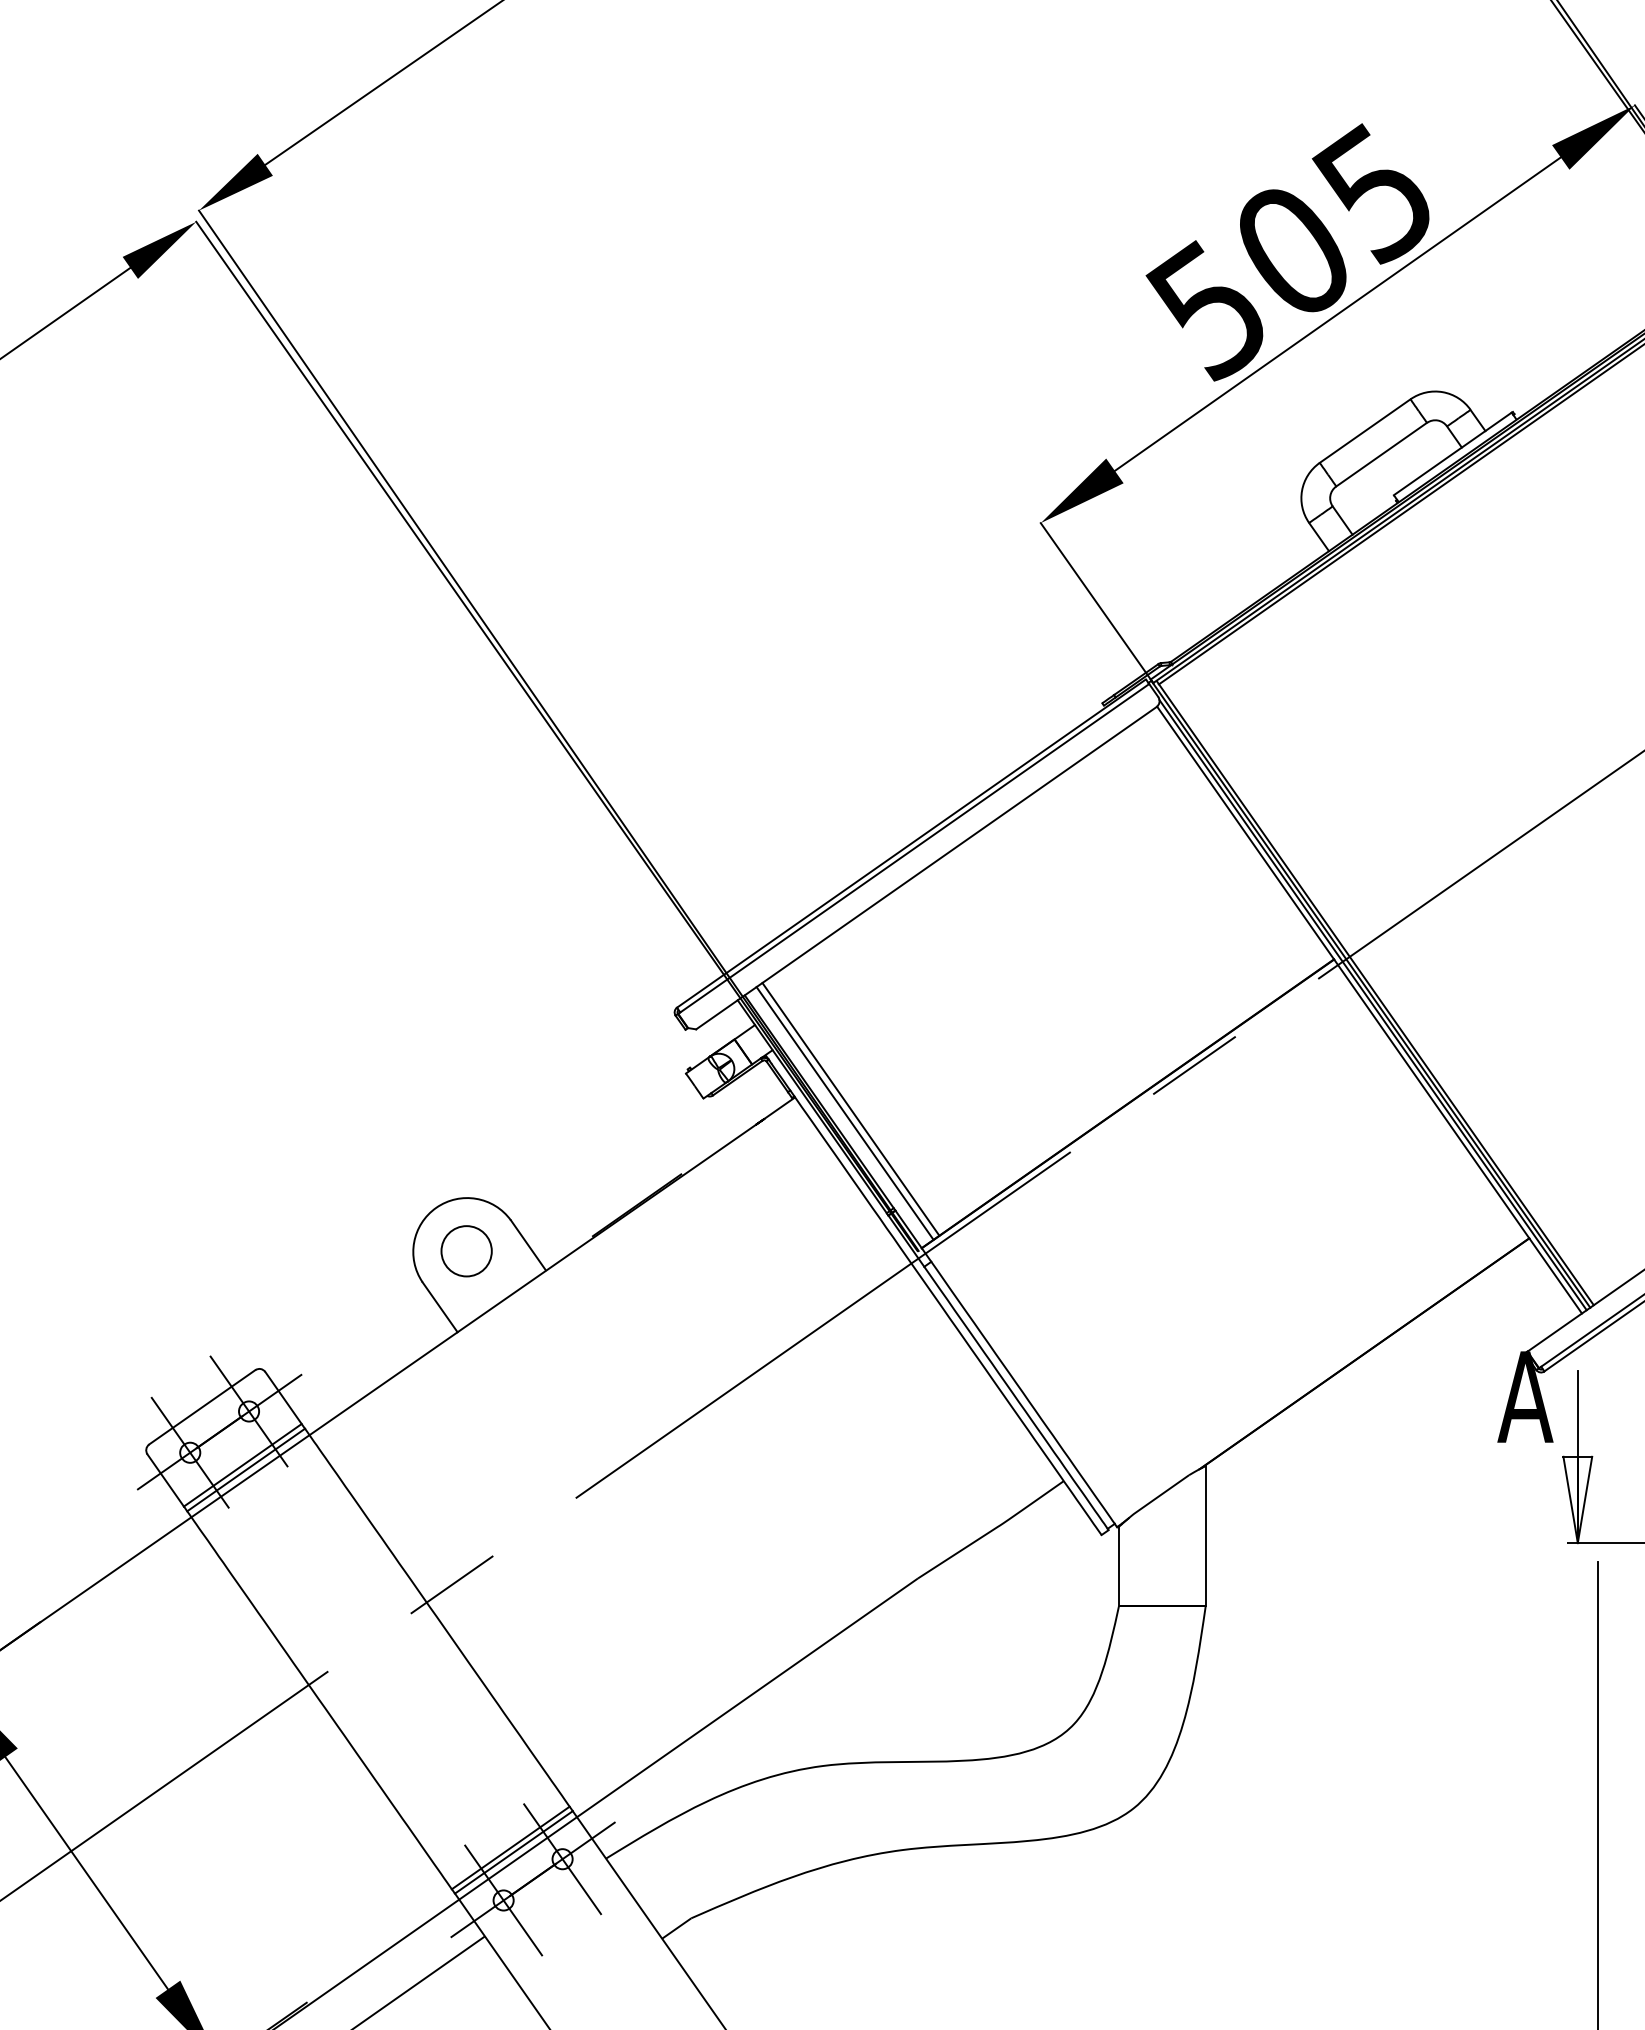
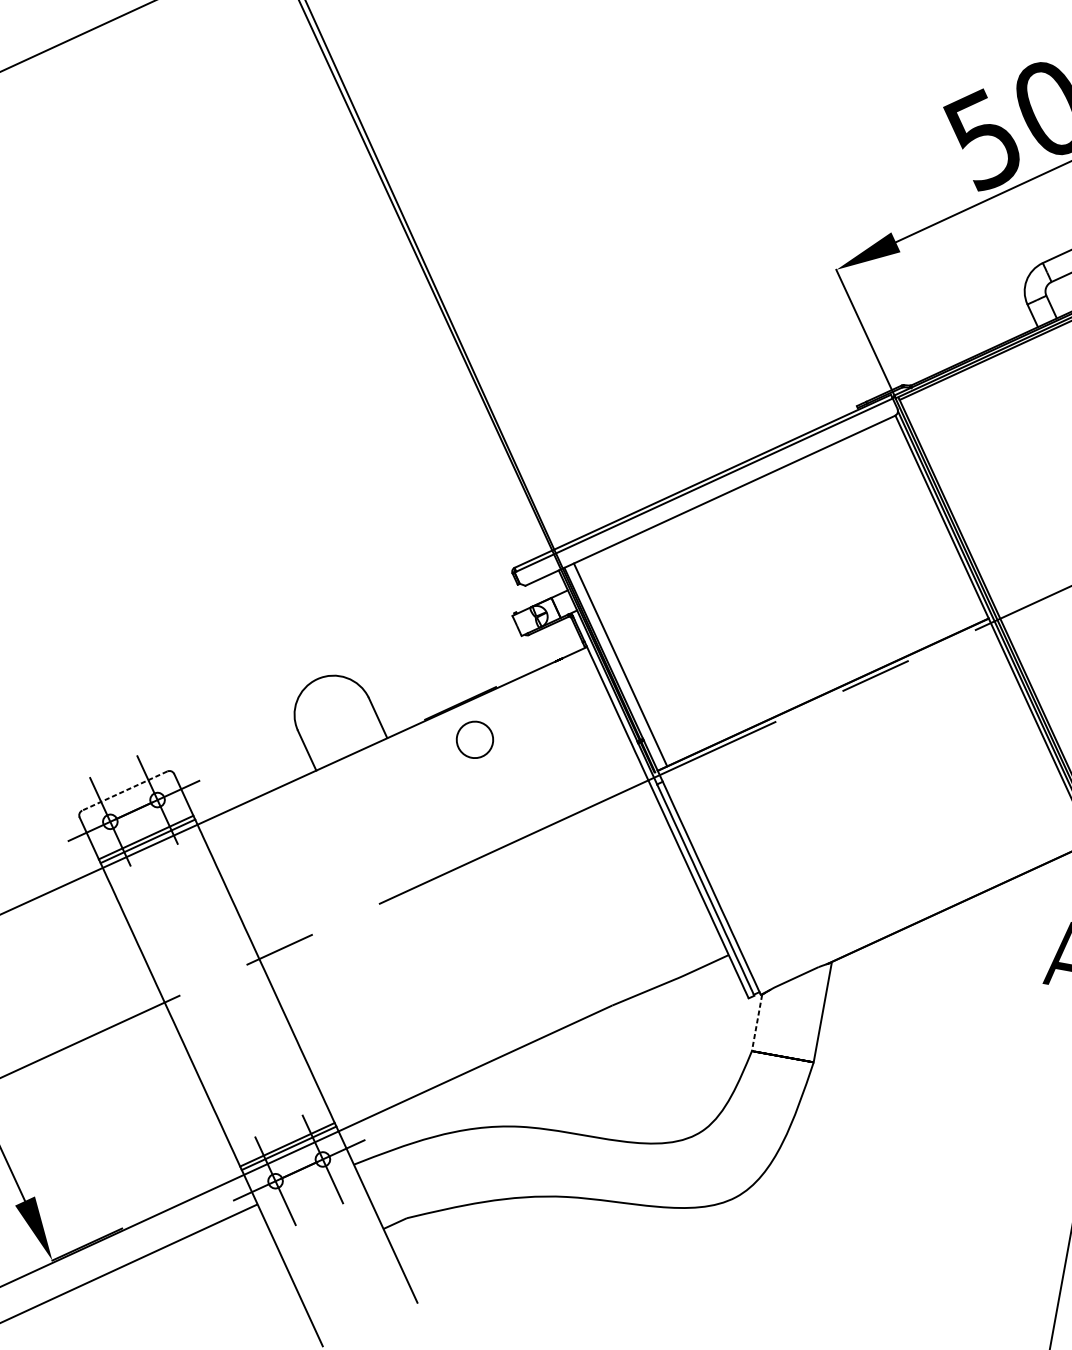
line: (850, 1109) -> (624, 662), removed
circle: (466, 1251) -> (474, 740), moved
line: (202, 1407) -> (124, 791), solid -> dashed
line: (1119, 1566) -> (757, 1023), solid -> dashed

